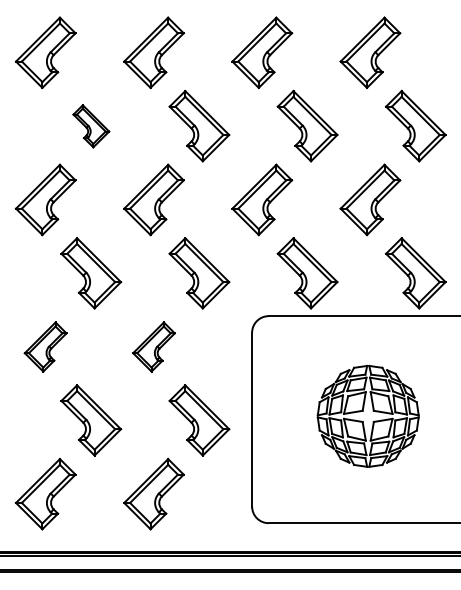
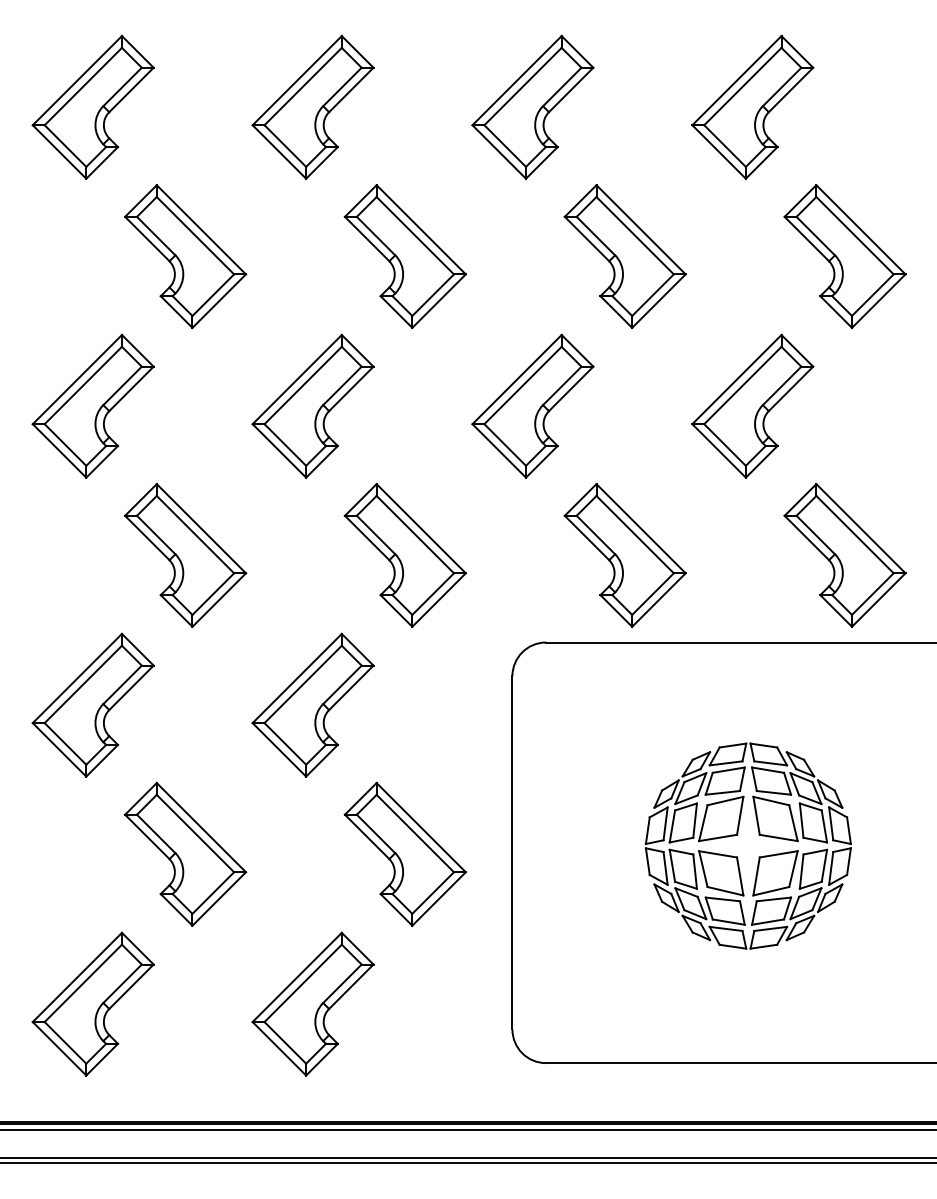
part: (91, 126) -> (186, 257), size x1.67
part: (45, 346) -> (92, 704), size x1.43
part: (153, 346) -> (312, 704), size x1.43

